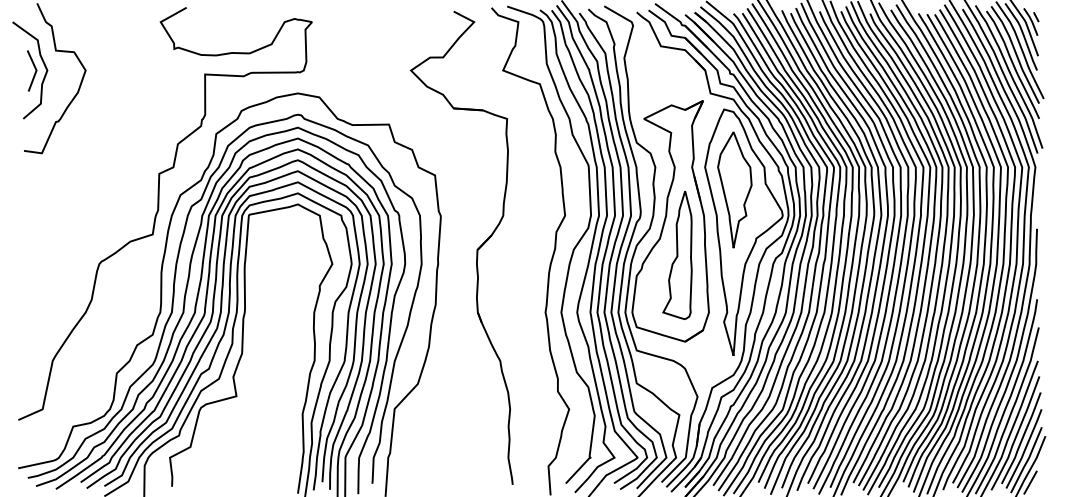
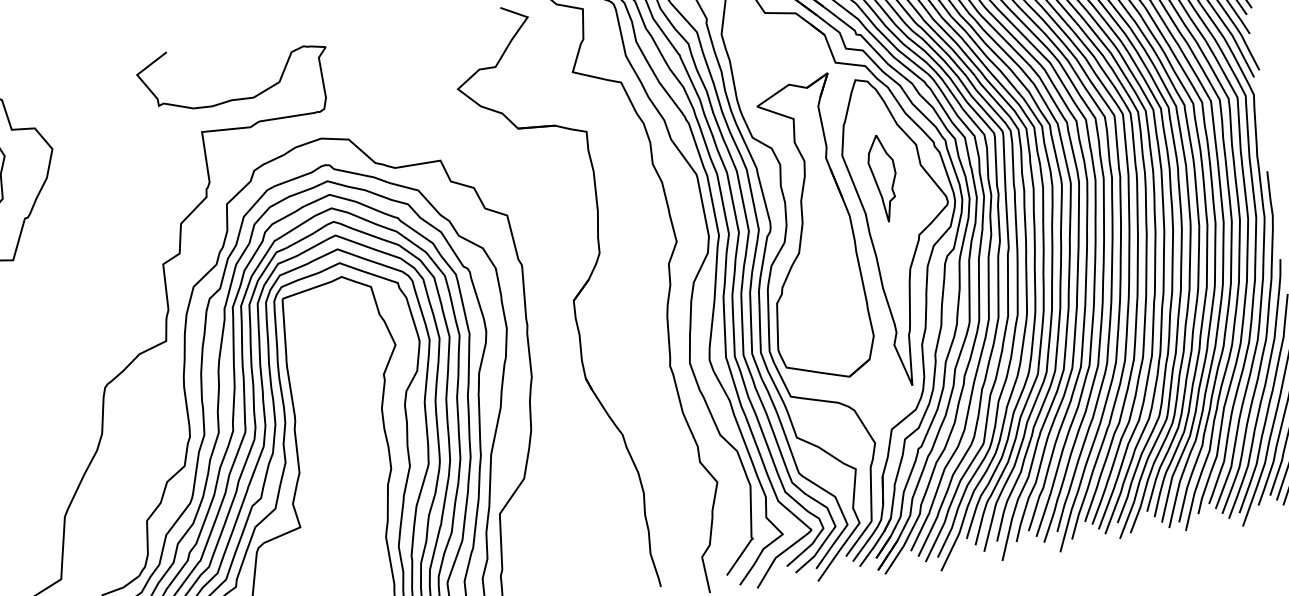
part: (734, 189) -> (882, 177), size x0.6
part: (677, 255) -> (824, 270), removed

